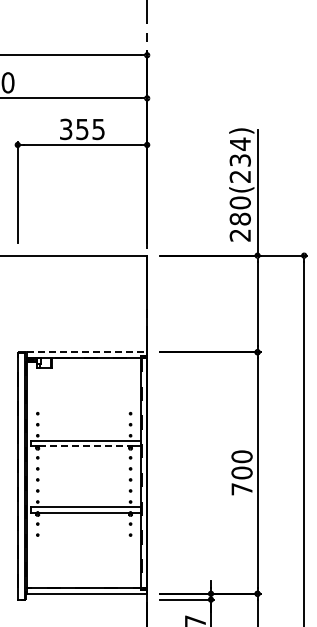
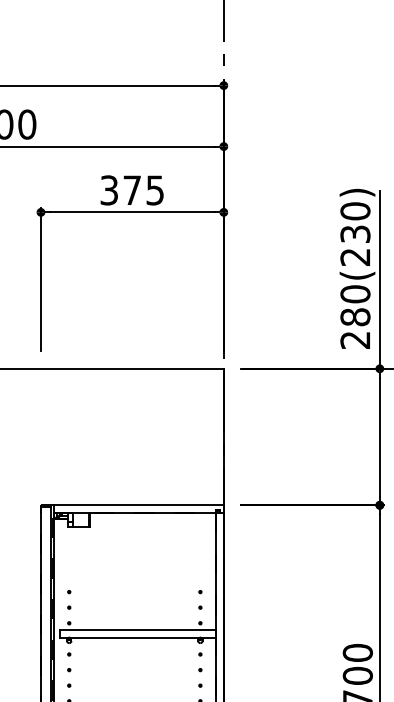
text: (82, 129) -> (132, 190), 355 -> 375
text: (239, 143) -> (354, 210), 280(234) -> 280(230)
line: (87, 352) -> (139, 505), dashed -> solid
line: (84, 446) -> (135, 638), dashed -> solid

